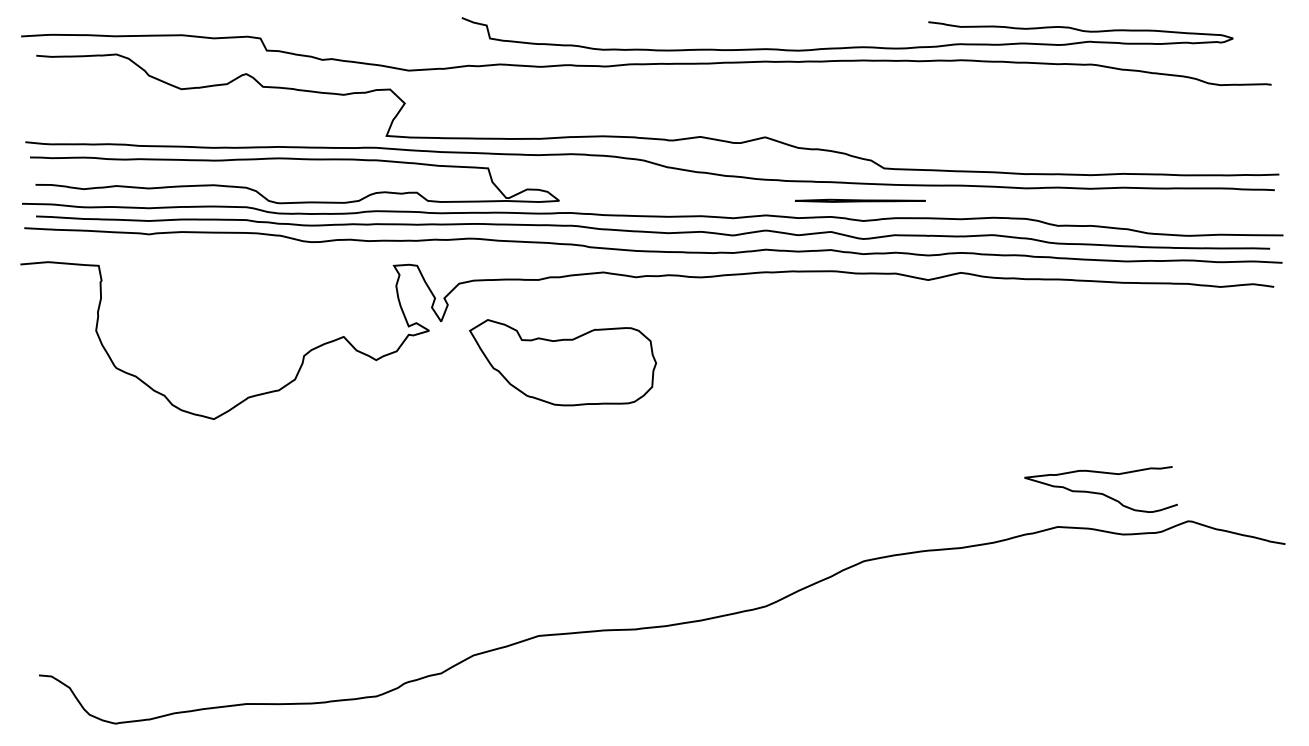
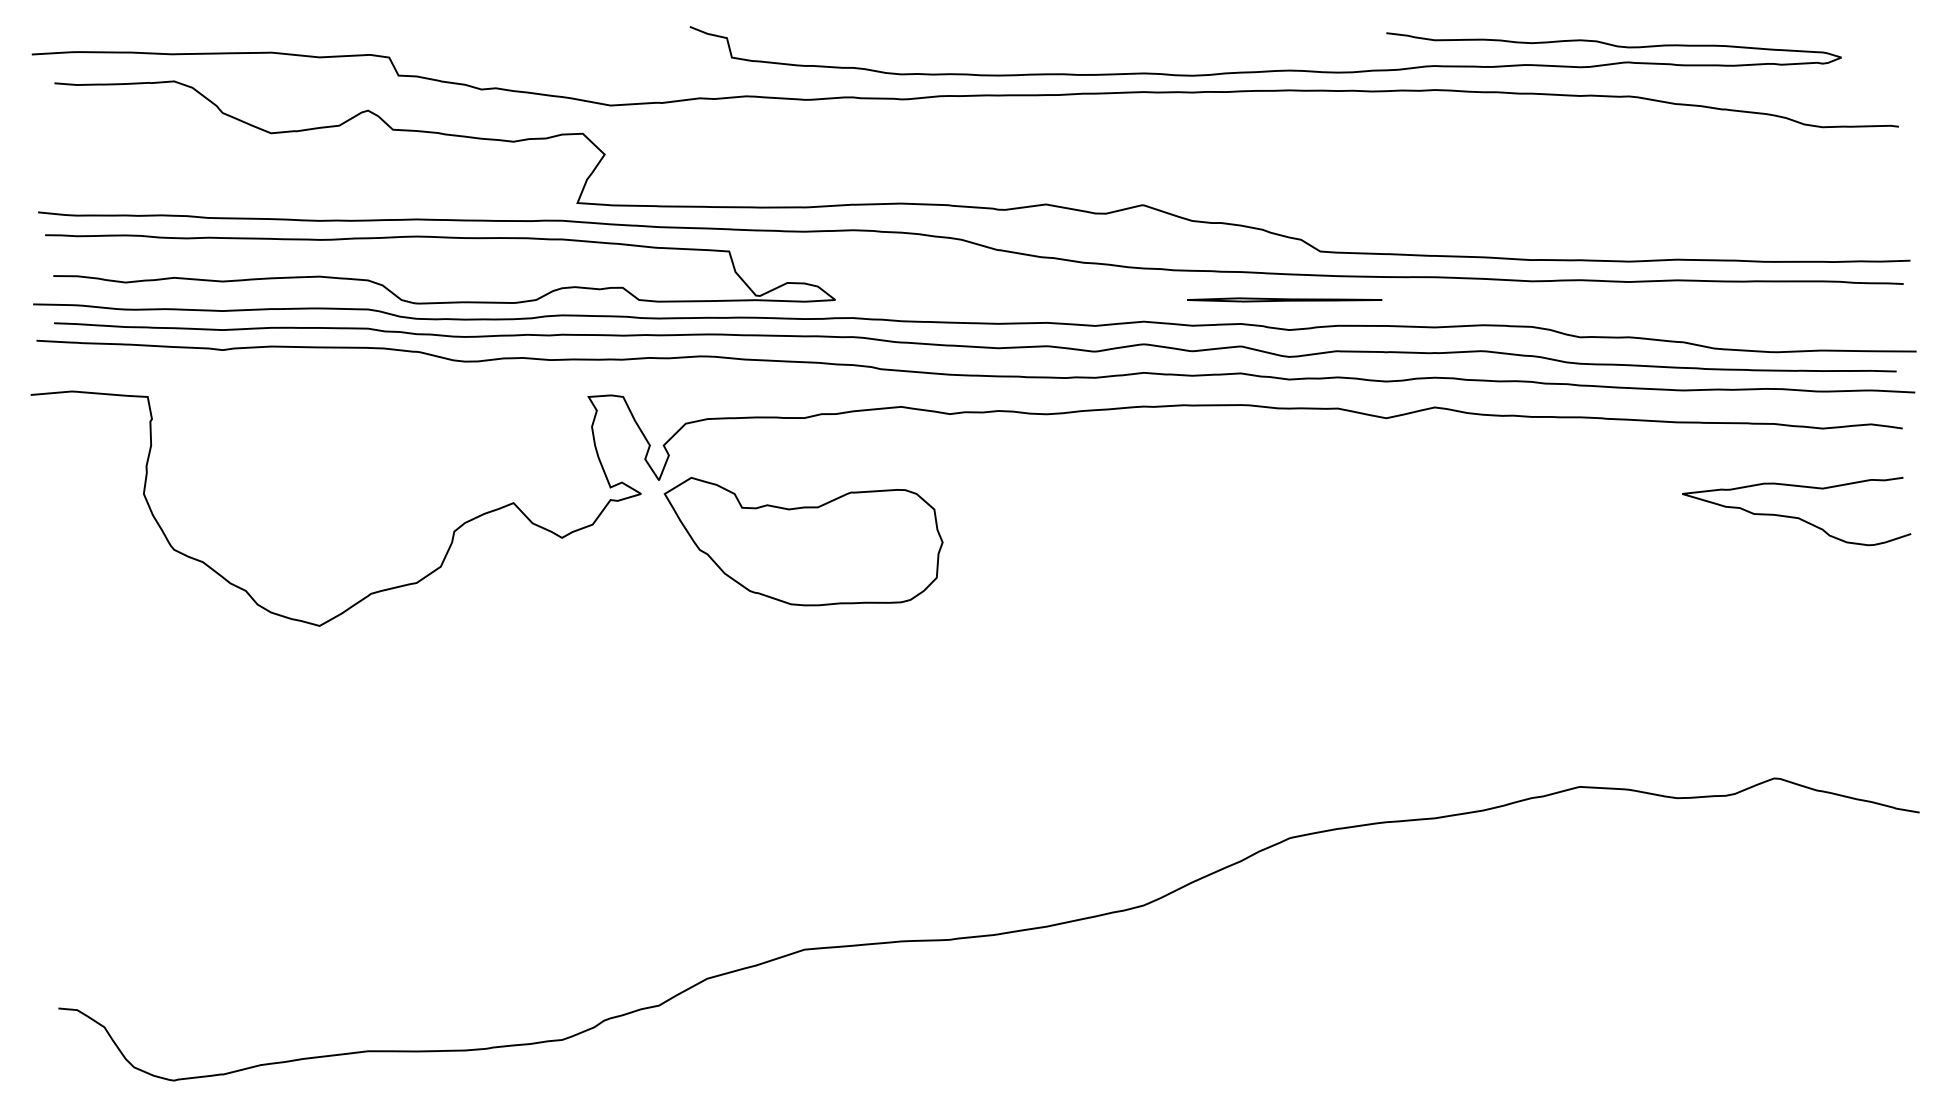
part: (562, 362) -> (802, 541), moved
curve: (1100, 492) -> (1795, 515), moved

